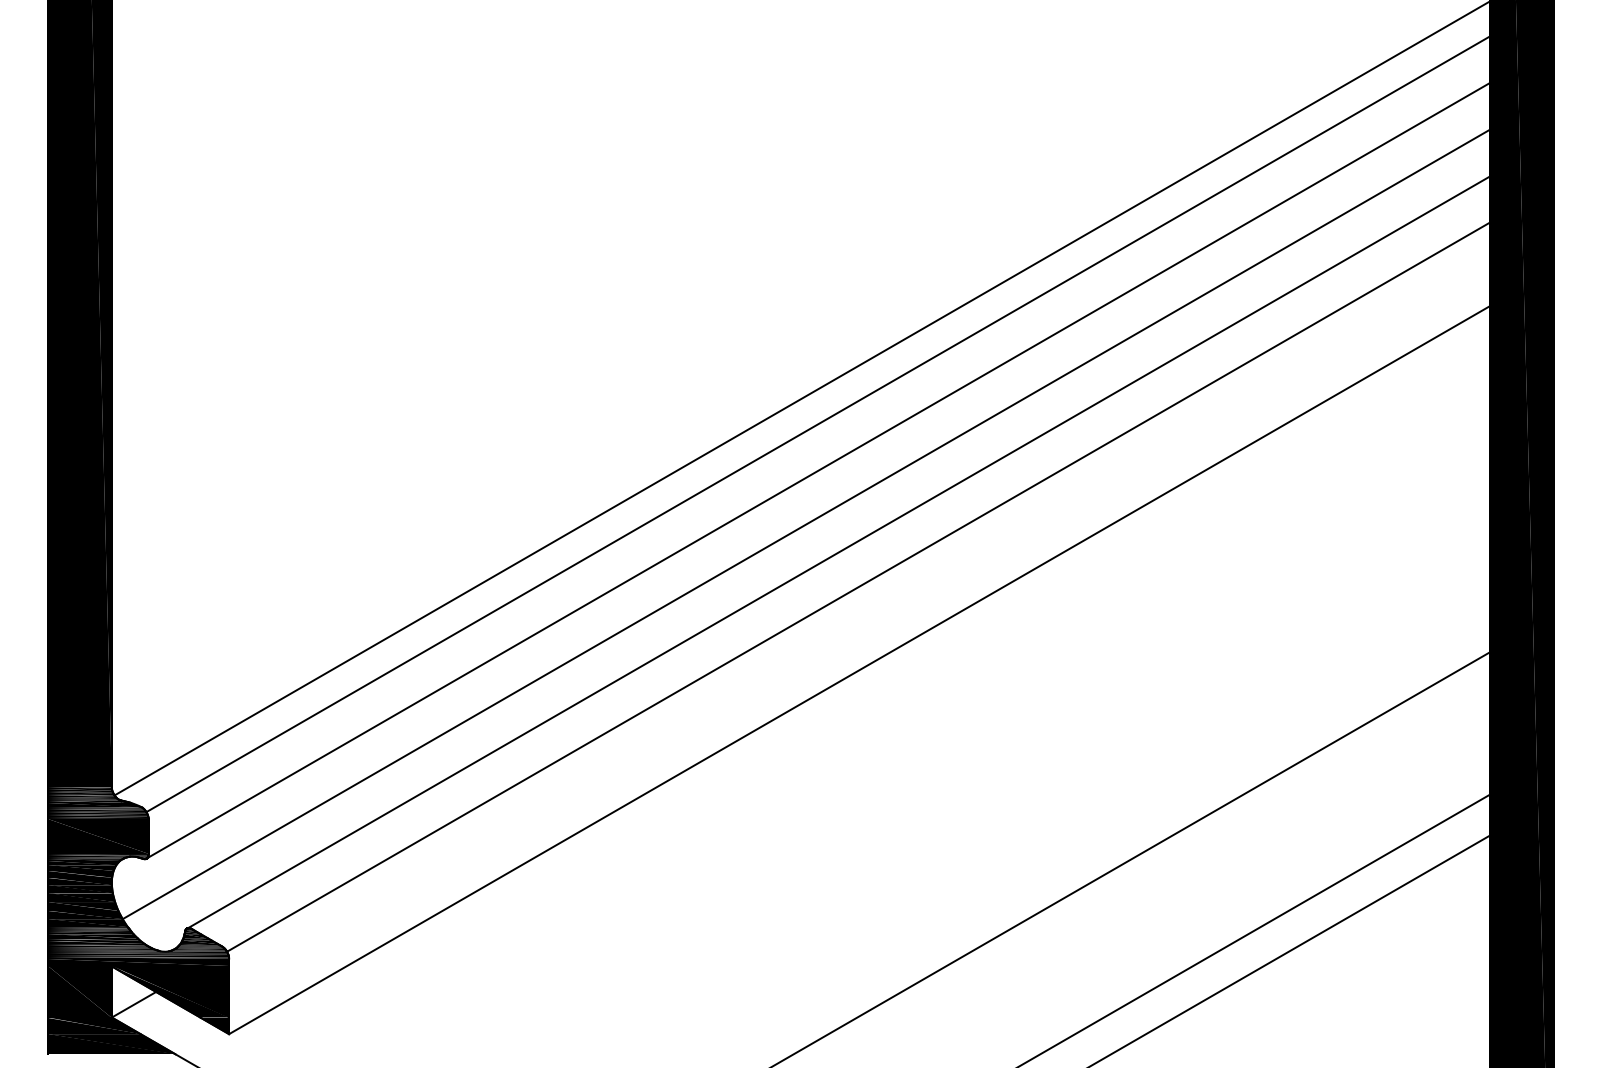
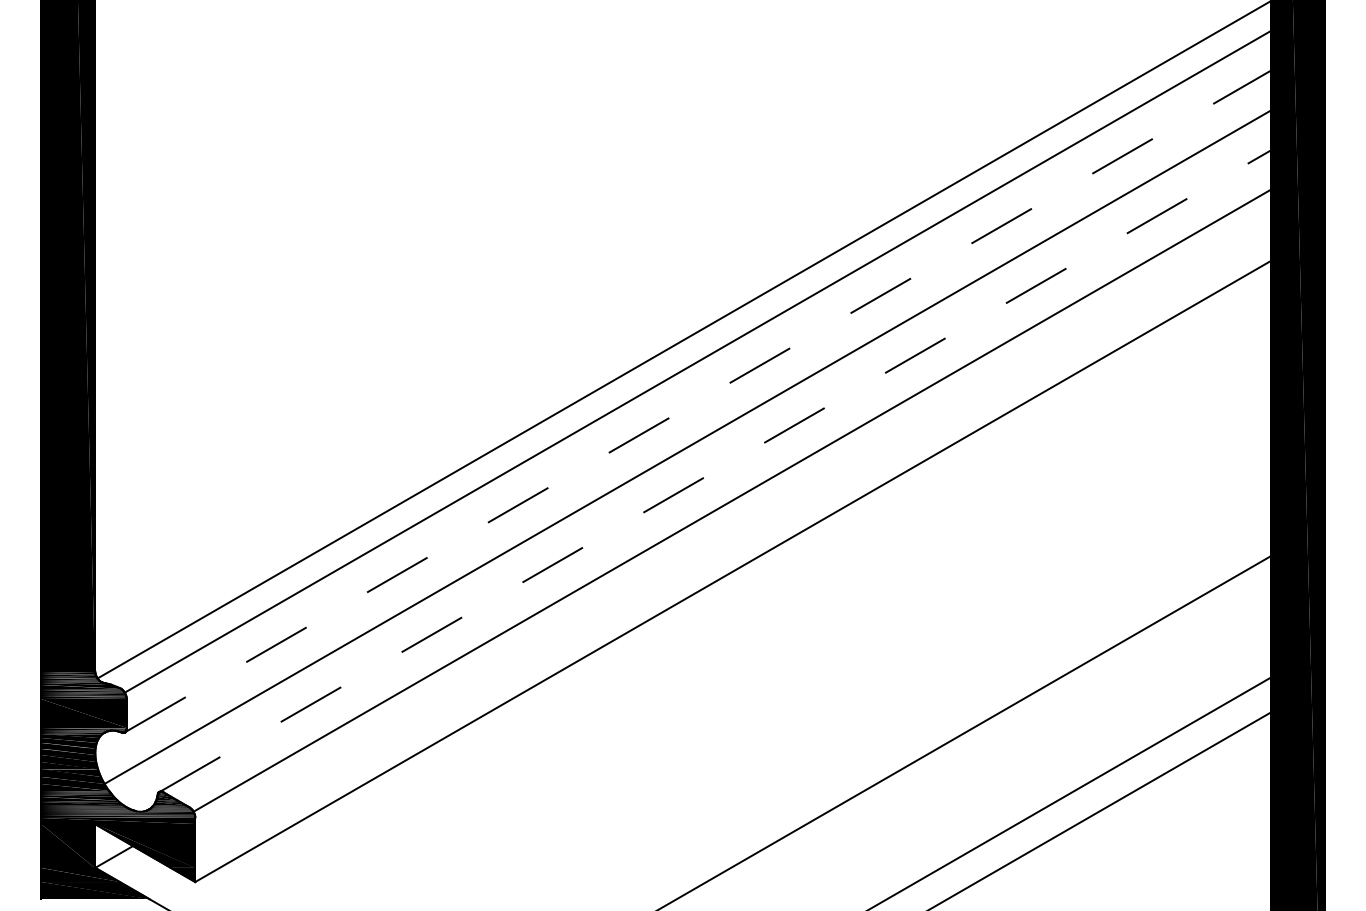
line: (819, 470) -> (698, 401), solid -> dashed
line: (841, 550) -> (717, 469), solid -> dashed

